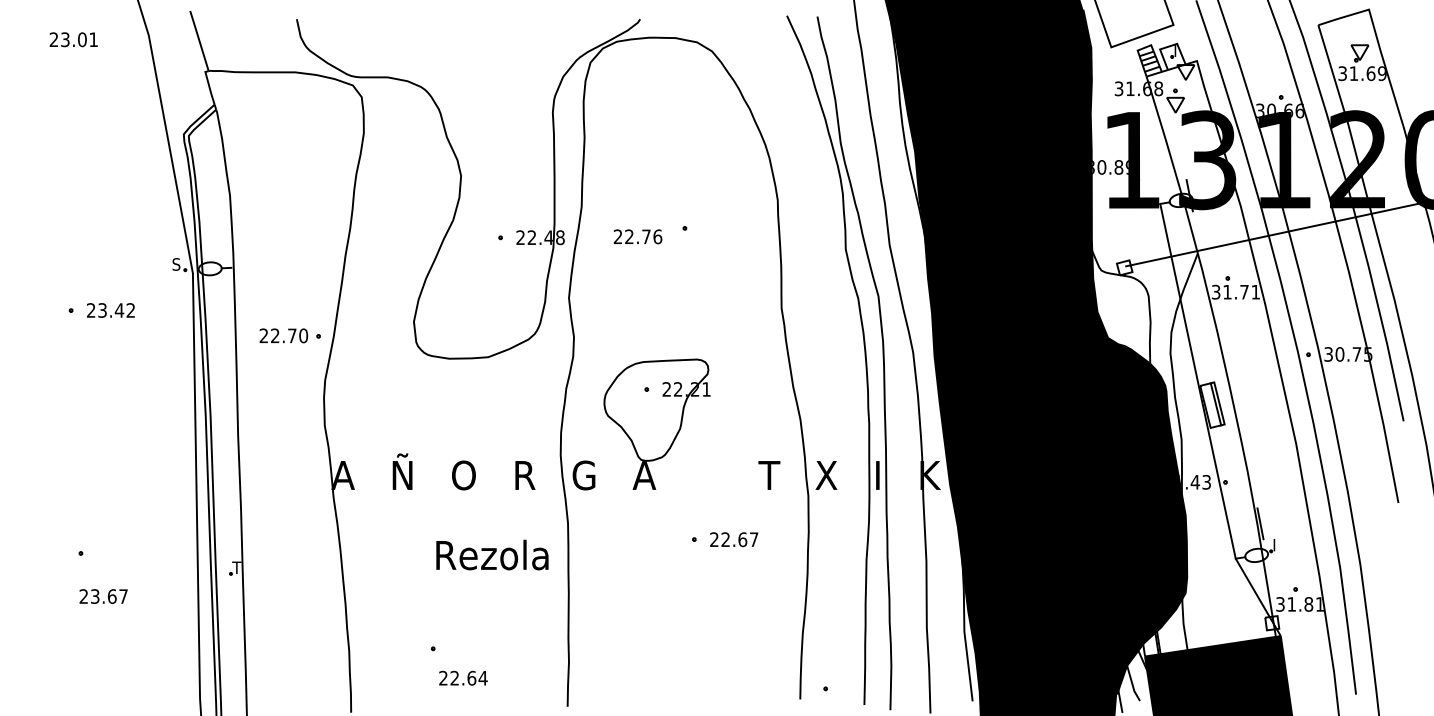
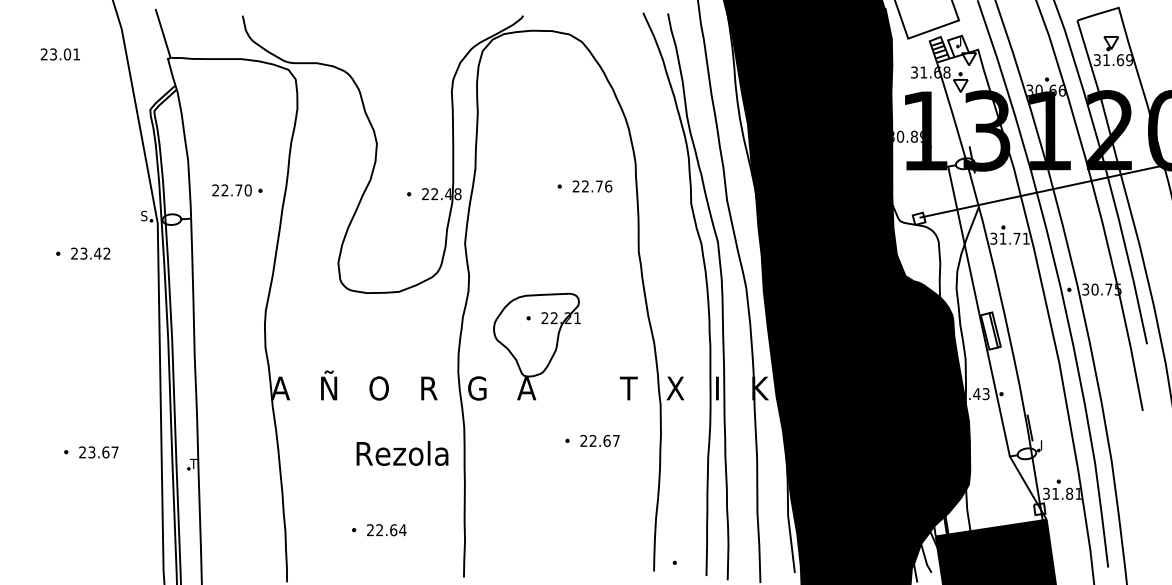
text: (72, 39) -> (59, 54), moved
text: (638, 236) -> (592, 186), moved
part: (290, 335) -> (237, 190), moved
text: (103, 596) -> (98, 452), moved
text: (463, 678) -> (386, 530), moved

